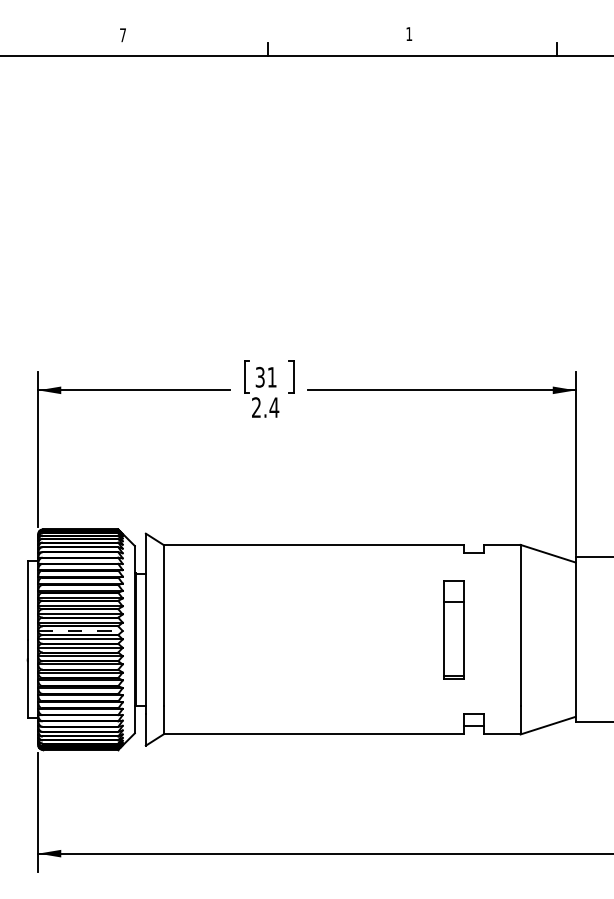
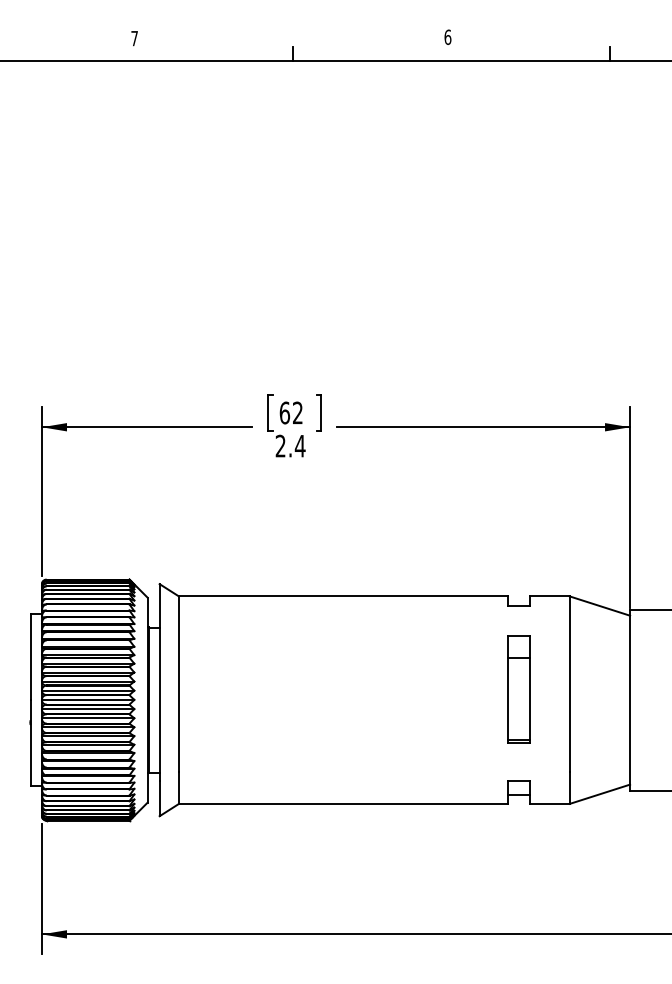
text: (408, 33) -> (447, 36), 1 -> 6
text: (265, 376) -> (290, 412), 31 -> 62
part: (453, 629) -> (518, 689), moved
line: (80, 630) -> (88, 690), dashed -> solid

